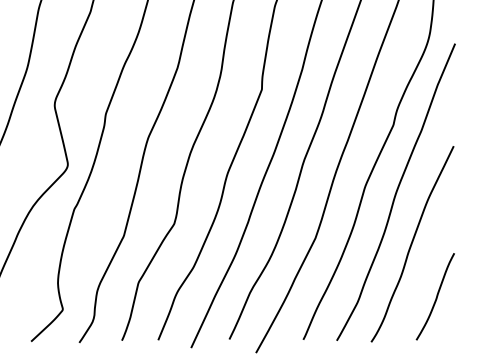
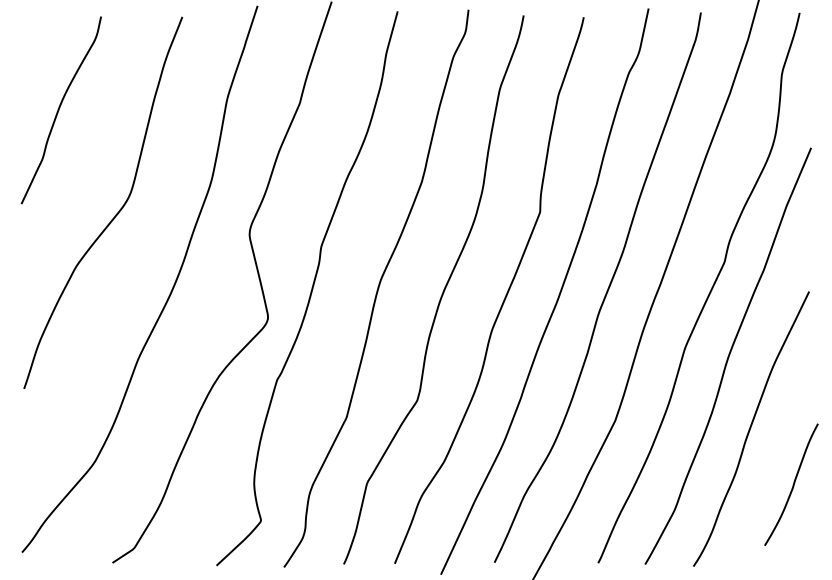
curve: (436, 296) -> (792, 484), moved

